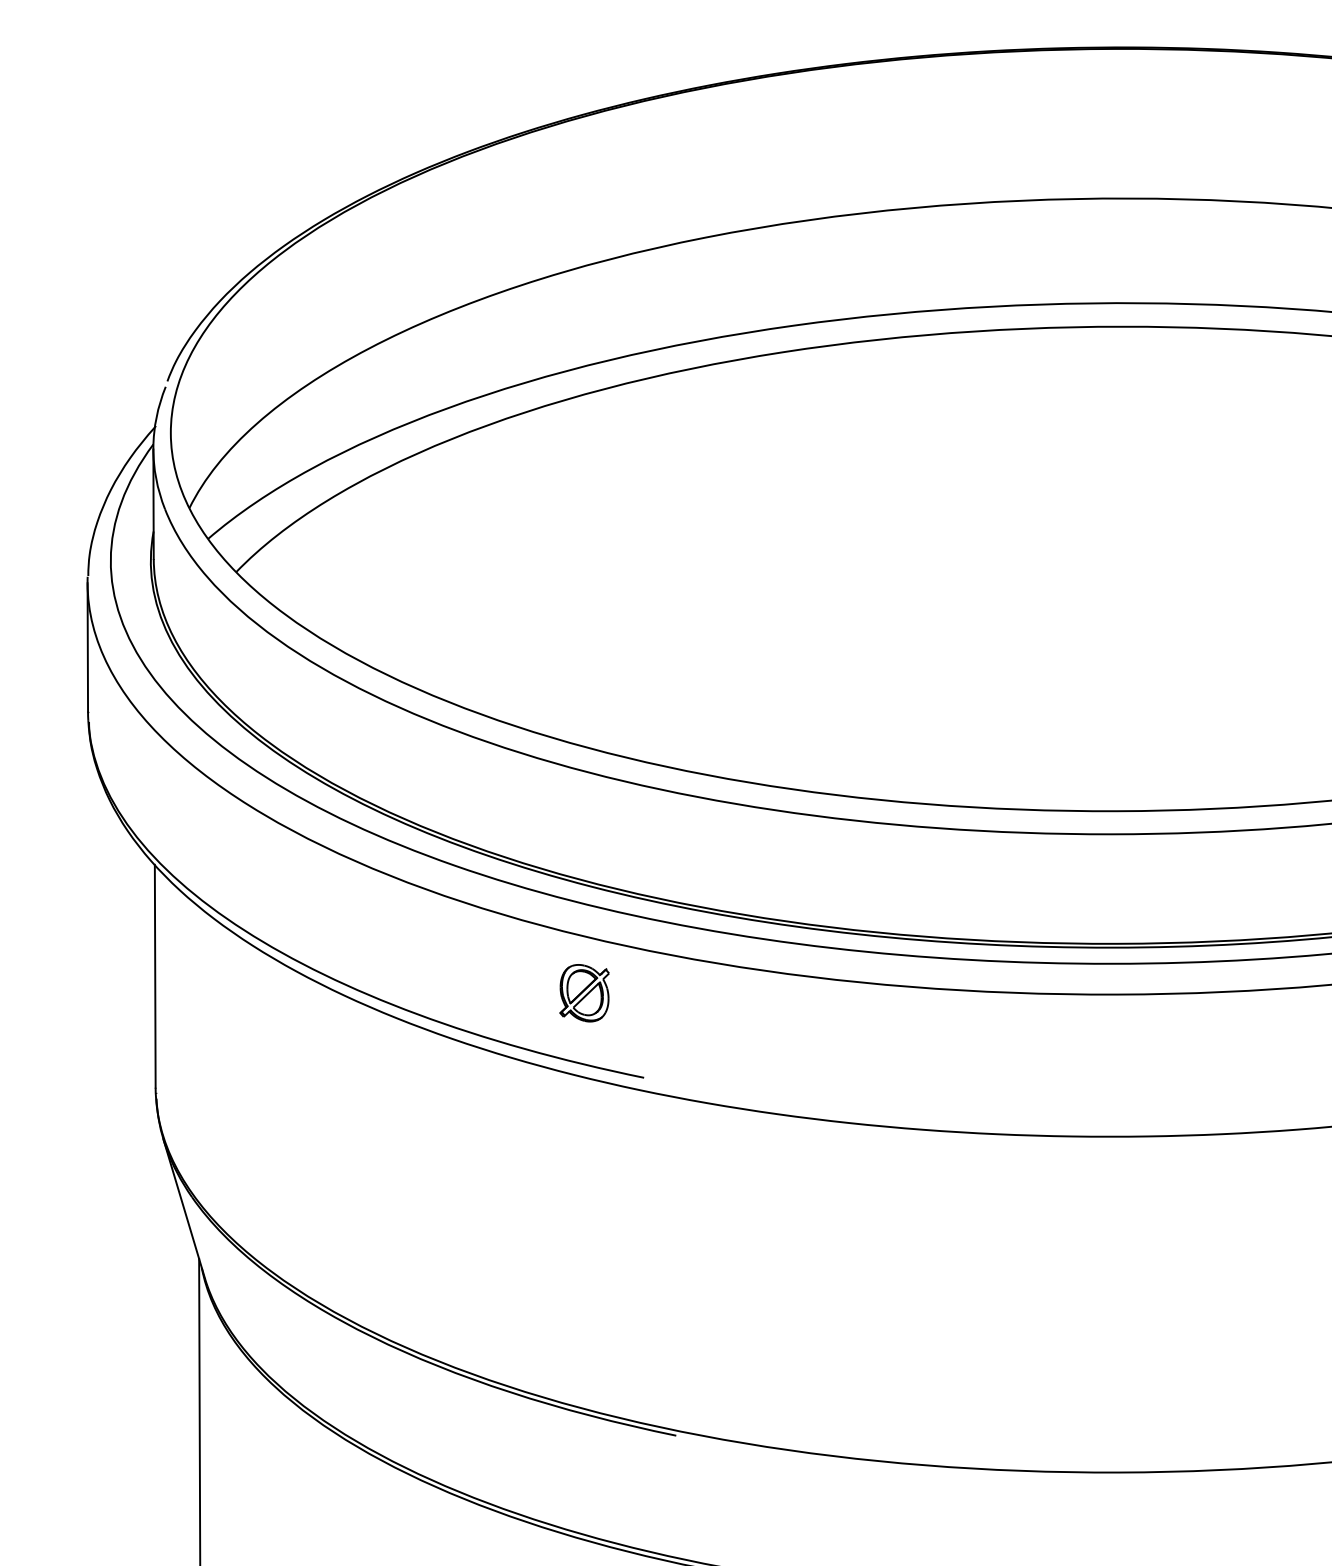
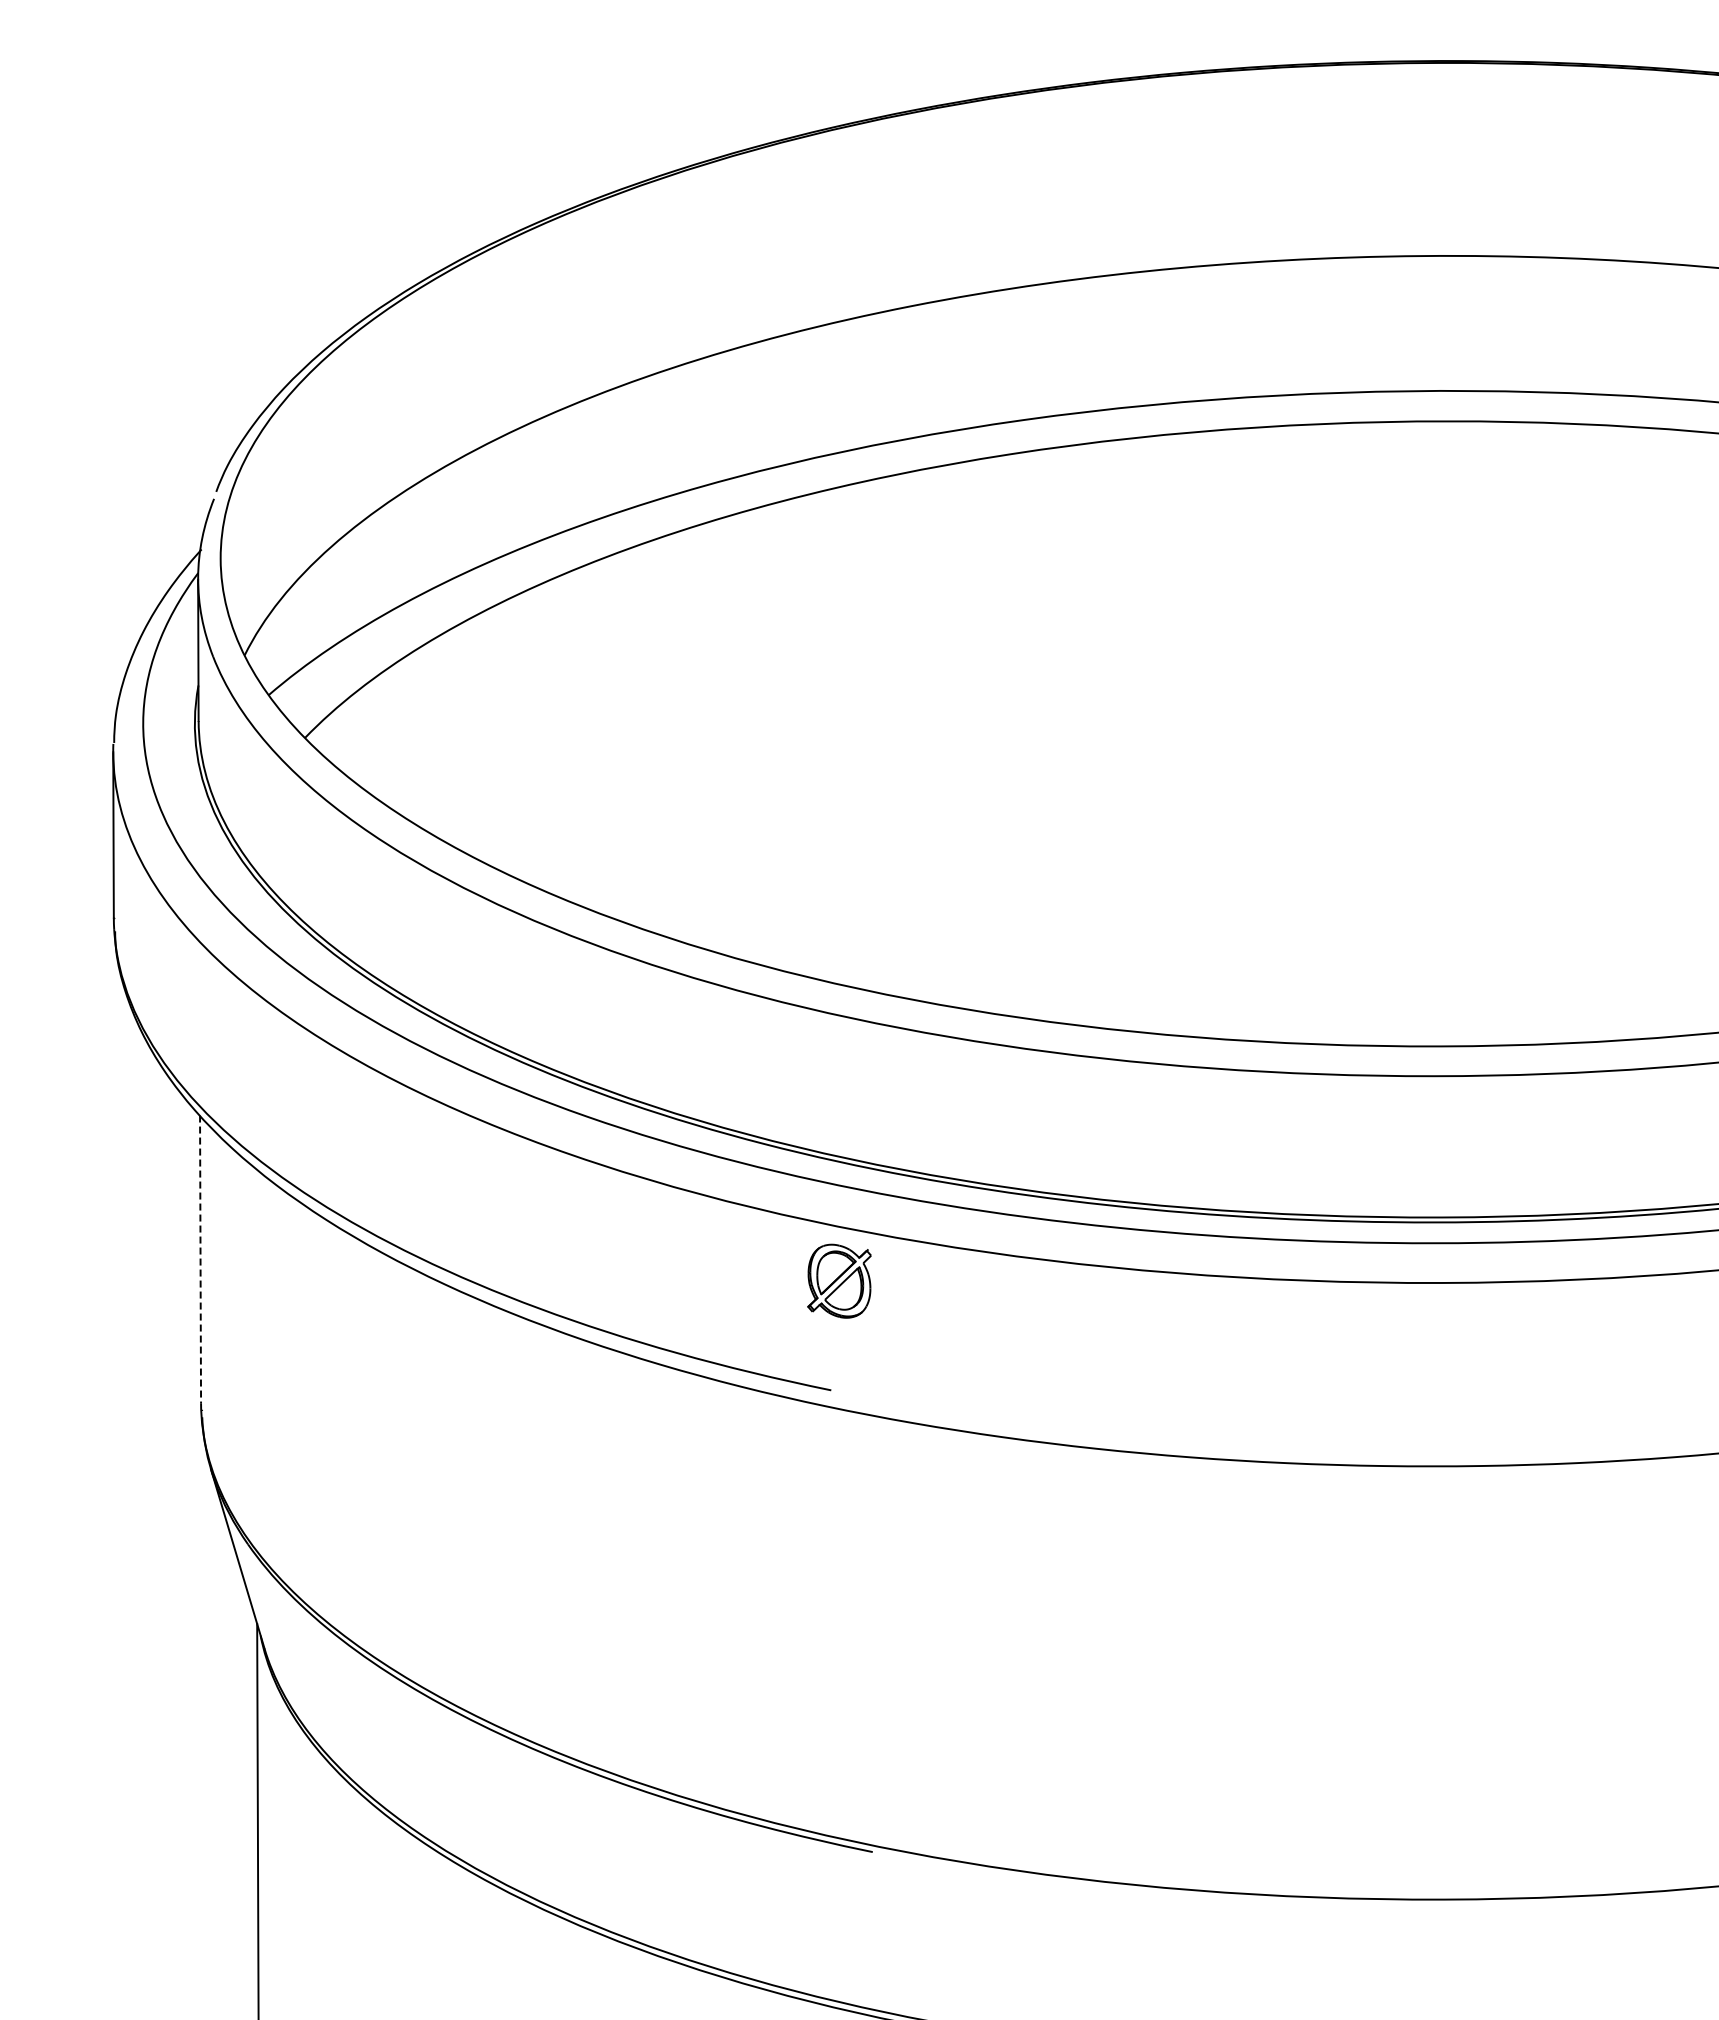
line: (155, 976) -> (200, 1259), solid -> dashed
part: (584, 992) -> (839, 1280), moved

